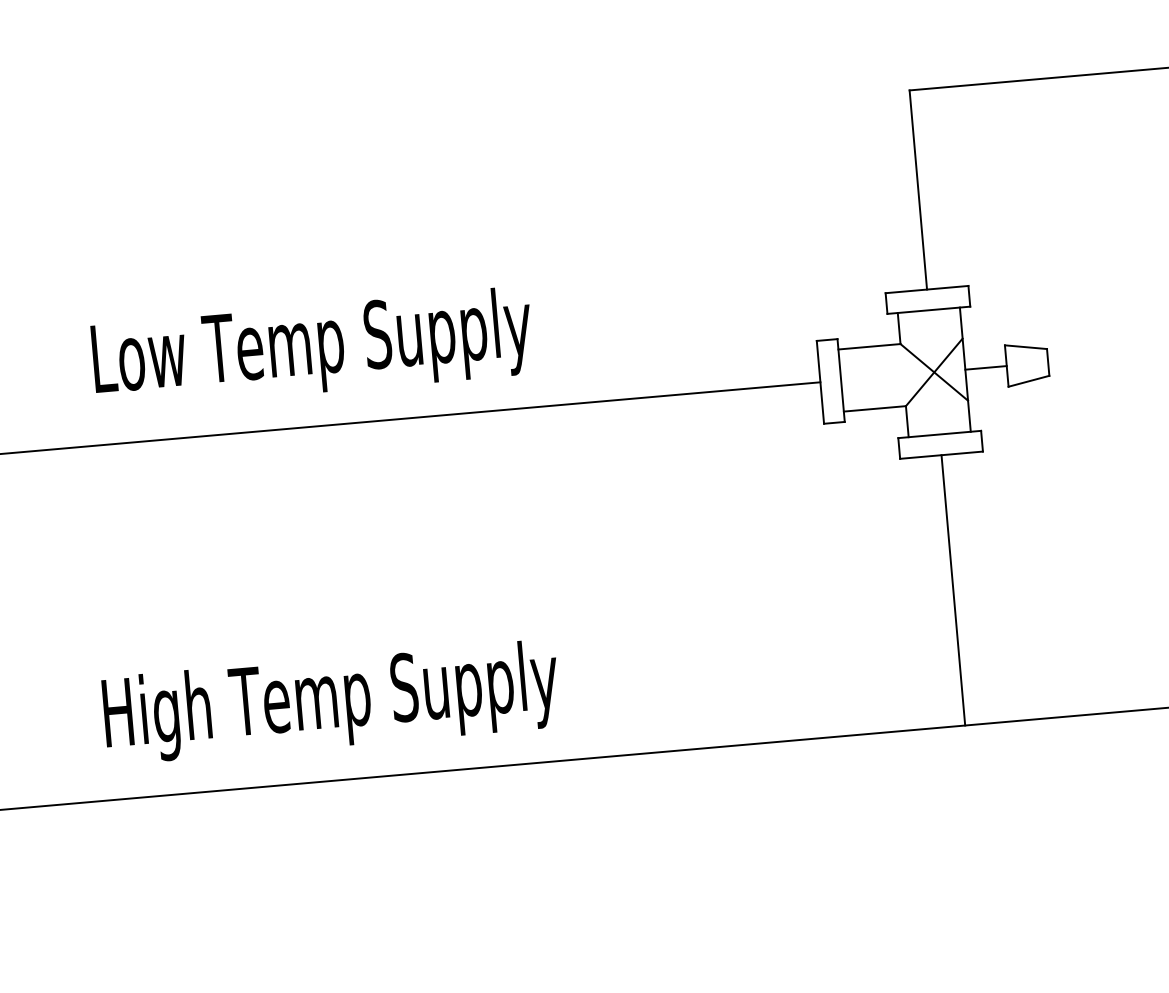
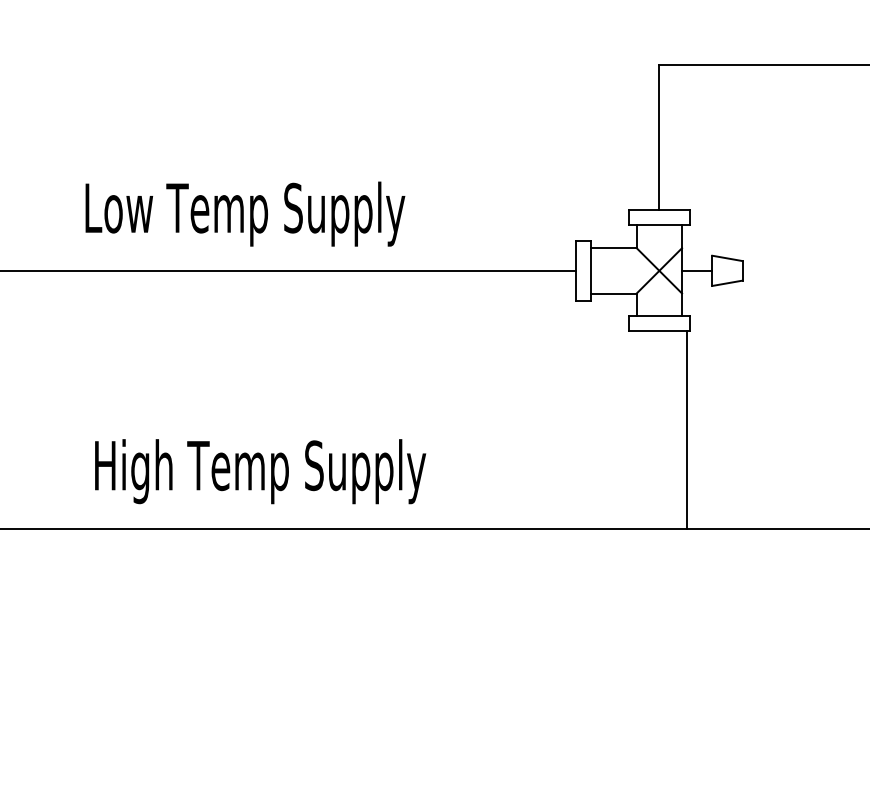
text: (312, 347) -> (245, 213), moved
line: (953, 589) -> (687, 429), moved
text: (331, 702) -> (260, 471), moved

